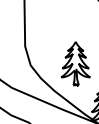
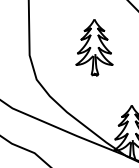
part: (75, 63) -> (94, 47), moved

